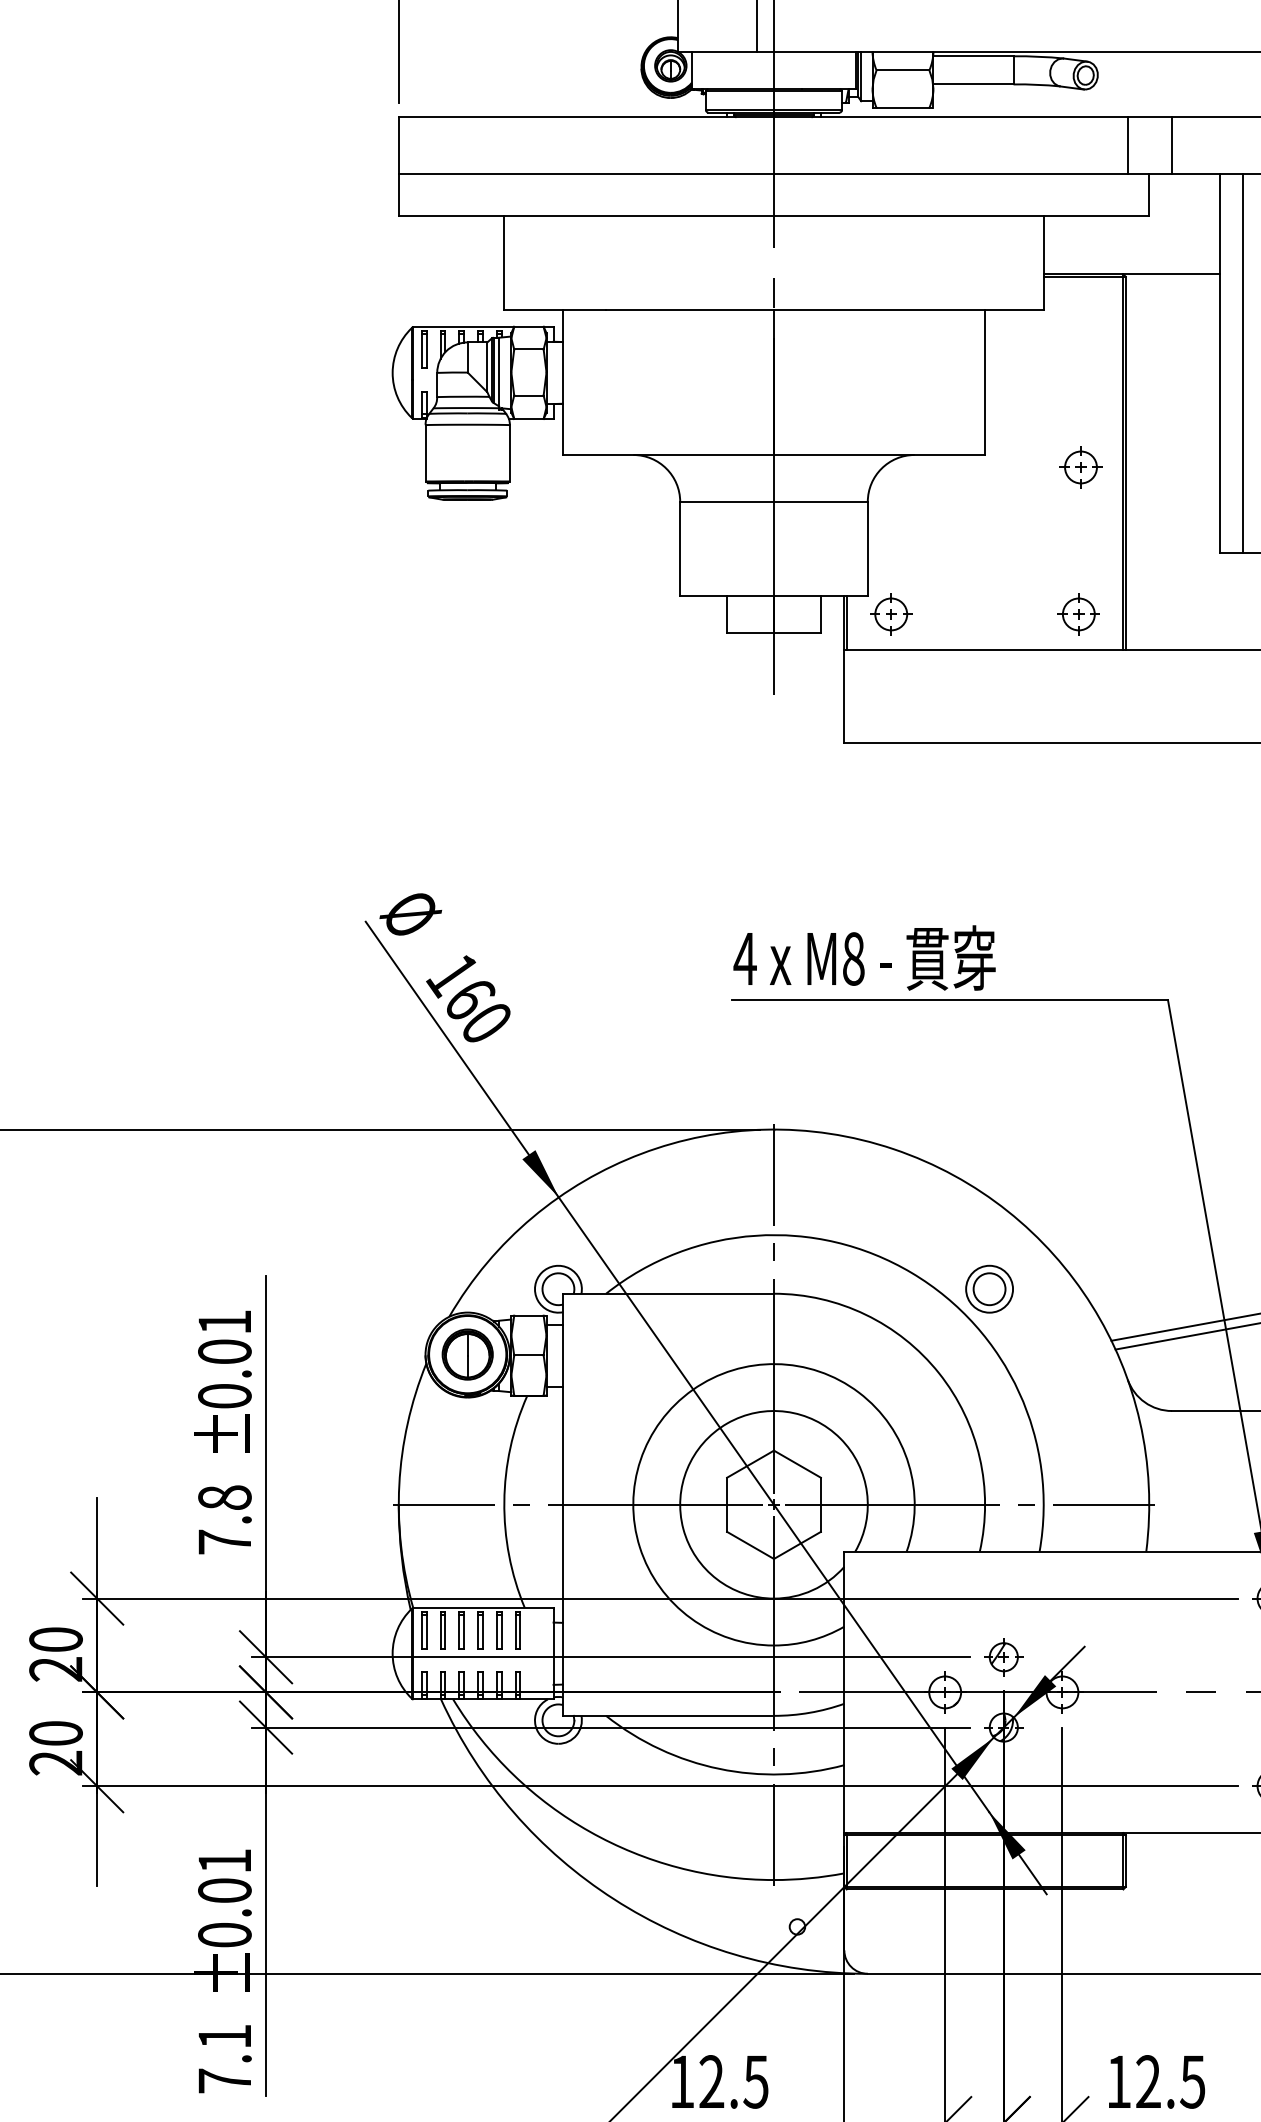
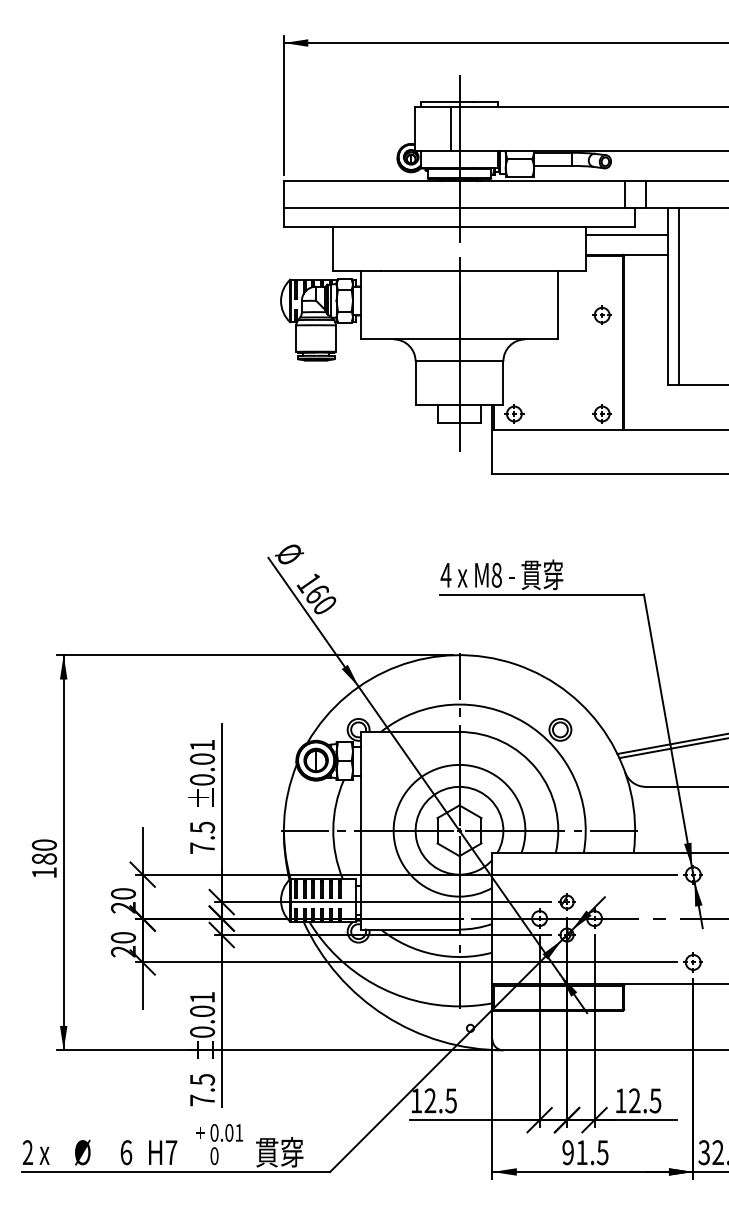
line: (1130, 232) -> (626, 235), added
part: (1079, 465) -> (601, 314), moved
text: (224, 1497) -> (202, 827), 7.8 -> 7.5
text: (224, 2036) -> (202, 1079), 7.1 -> 7.5

